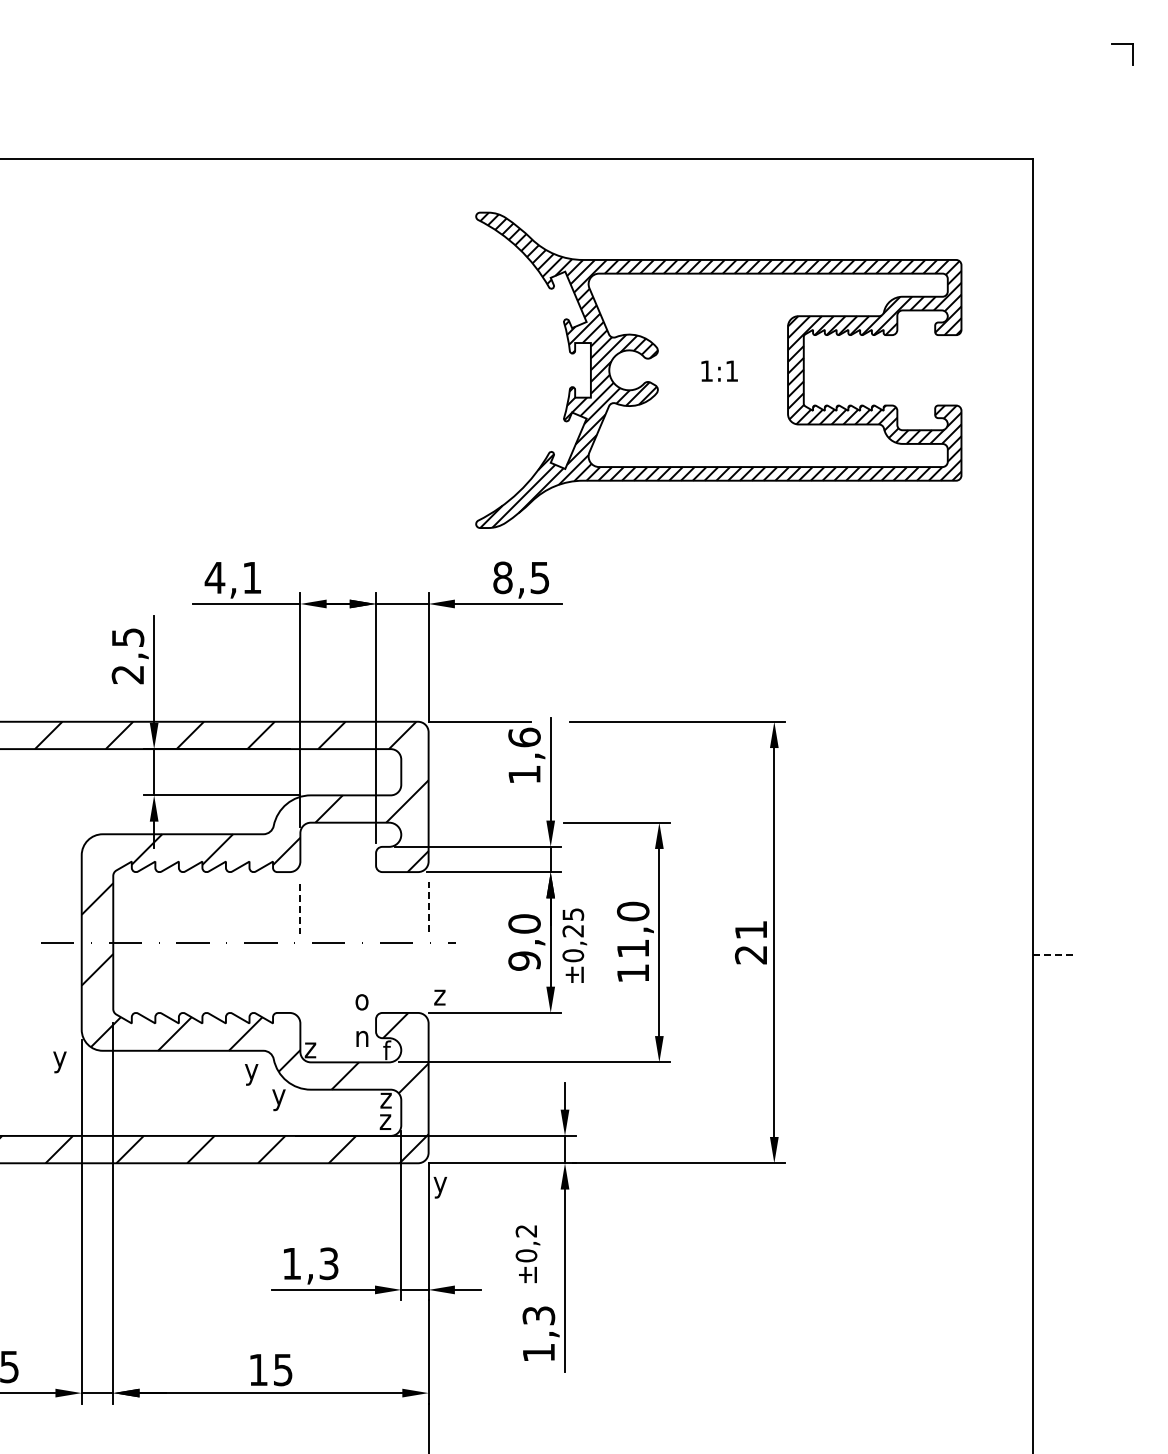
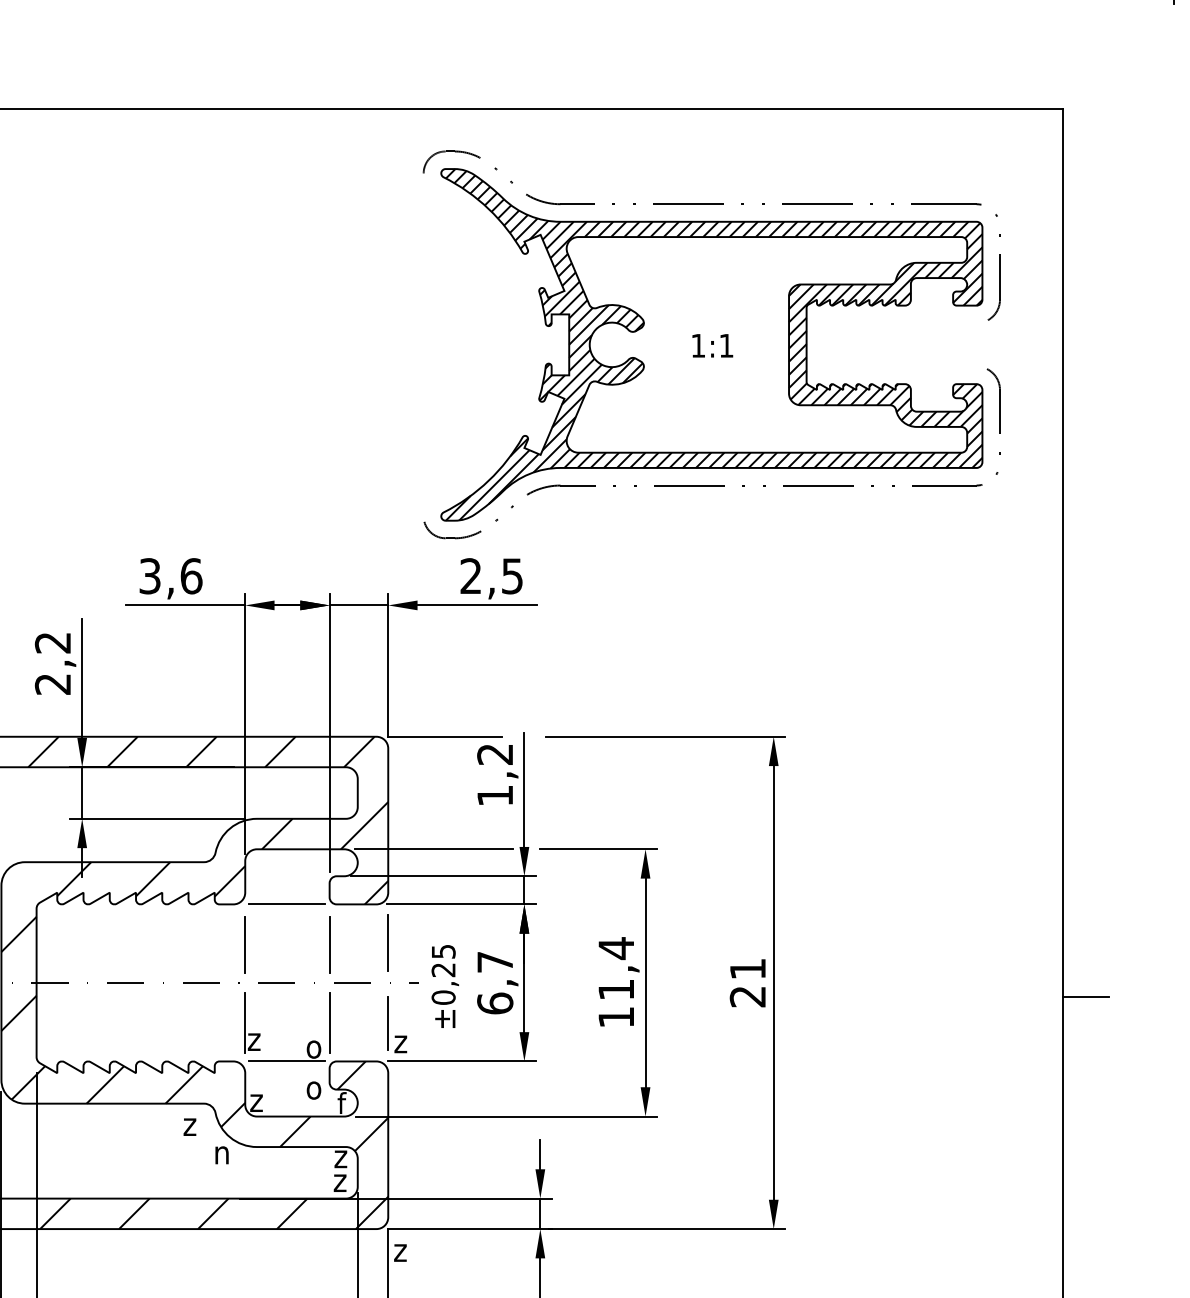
curve: (718, 244) -> (711, 204), added
curve: (719, 495) -> (712, 484), added
text: (233, 577) -> (170, 575), 4,1 -> 3,6
text: (502, 577) -> (470, 575), 8,5 -> 2,5
text: (127, 637) -> (52, 642), 2,5 -> 2,2
text: (524, 737) -> (495, 754), 1,6 -> 1,2
line: (469, 822) -> (433, 849), added
line: (337, 872) -> (286, 904), added
line: (428, 906) -> (388, 942), dashed -> solid
line: (300, 908) -> (245, 944), dashed -> solid
line: (376, 908) -> (330, 944), added
text: (633, 911) -> (616, 948), 11,0 -> 11,4
text: (524, 942) -> (495, 982), 9,0 -> 6,7
text: (574, 945) -> (444, 986), moved
line: (1054, 955) -> (1086, 997), dashed -> solid
part: (306, 978) -> (252, 1023), added
line: (376, 978) -> (330, 1023), added
line: (428, 978) -> (388, 1023), added
line: (337, 1012) -> (286, 1060), added
text: (361, 1038) -> (313, 1089), n -> o
text: (251, 1074) -> (190, 1130), y -> z
text: (278, 1100) -> (220, 1159), y -> n
text: (440, 1187) -> (401, 1256), y -> z

